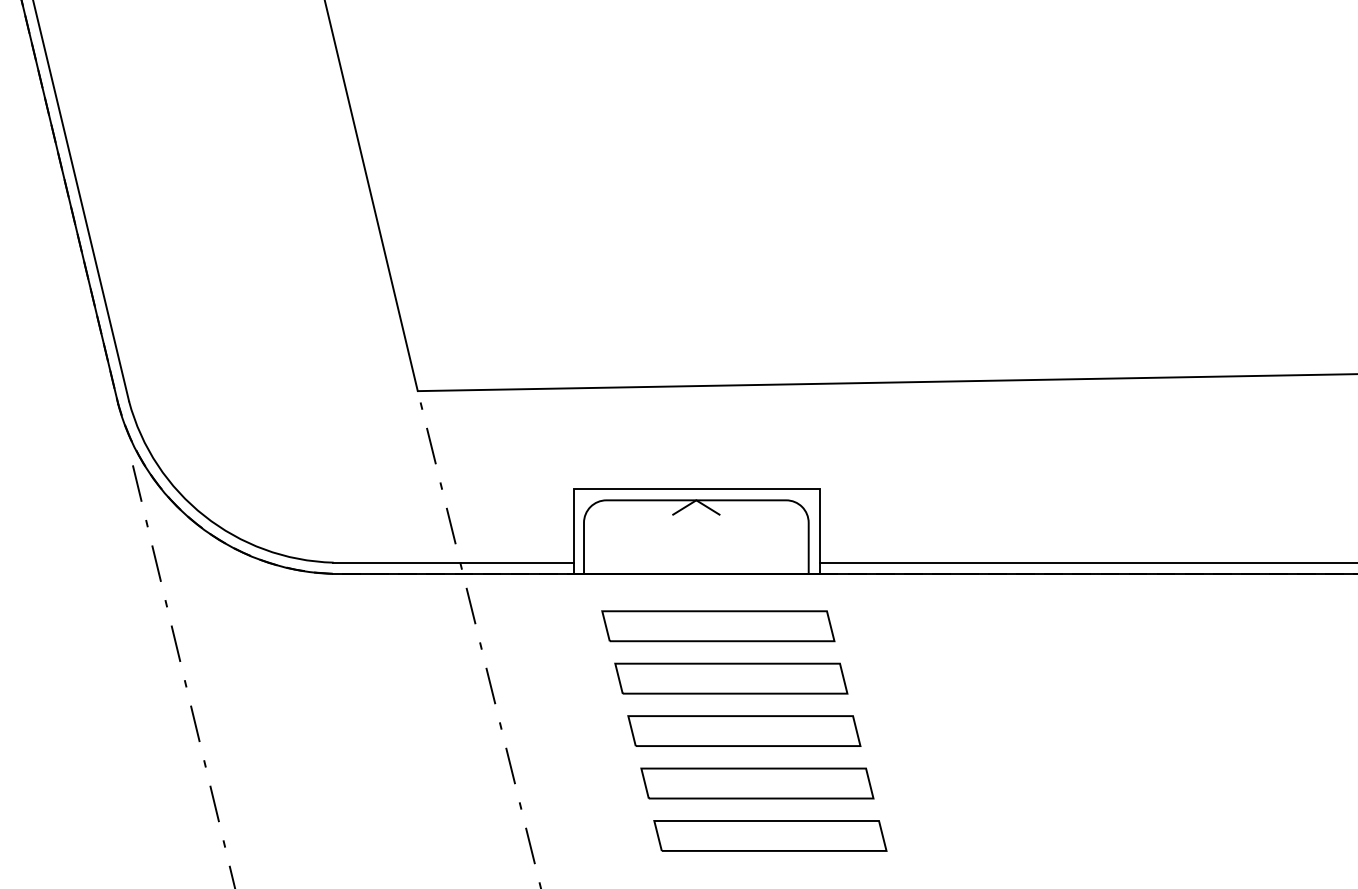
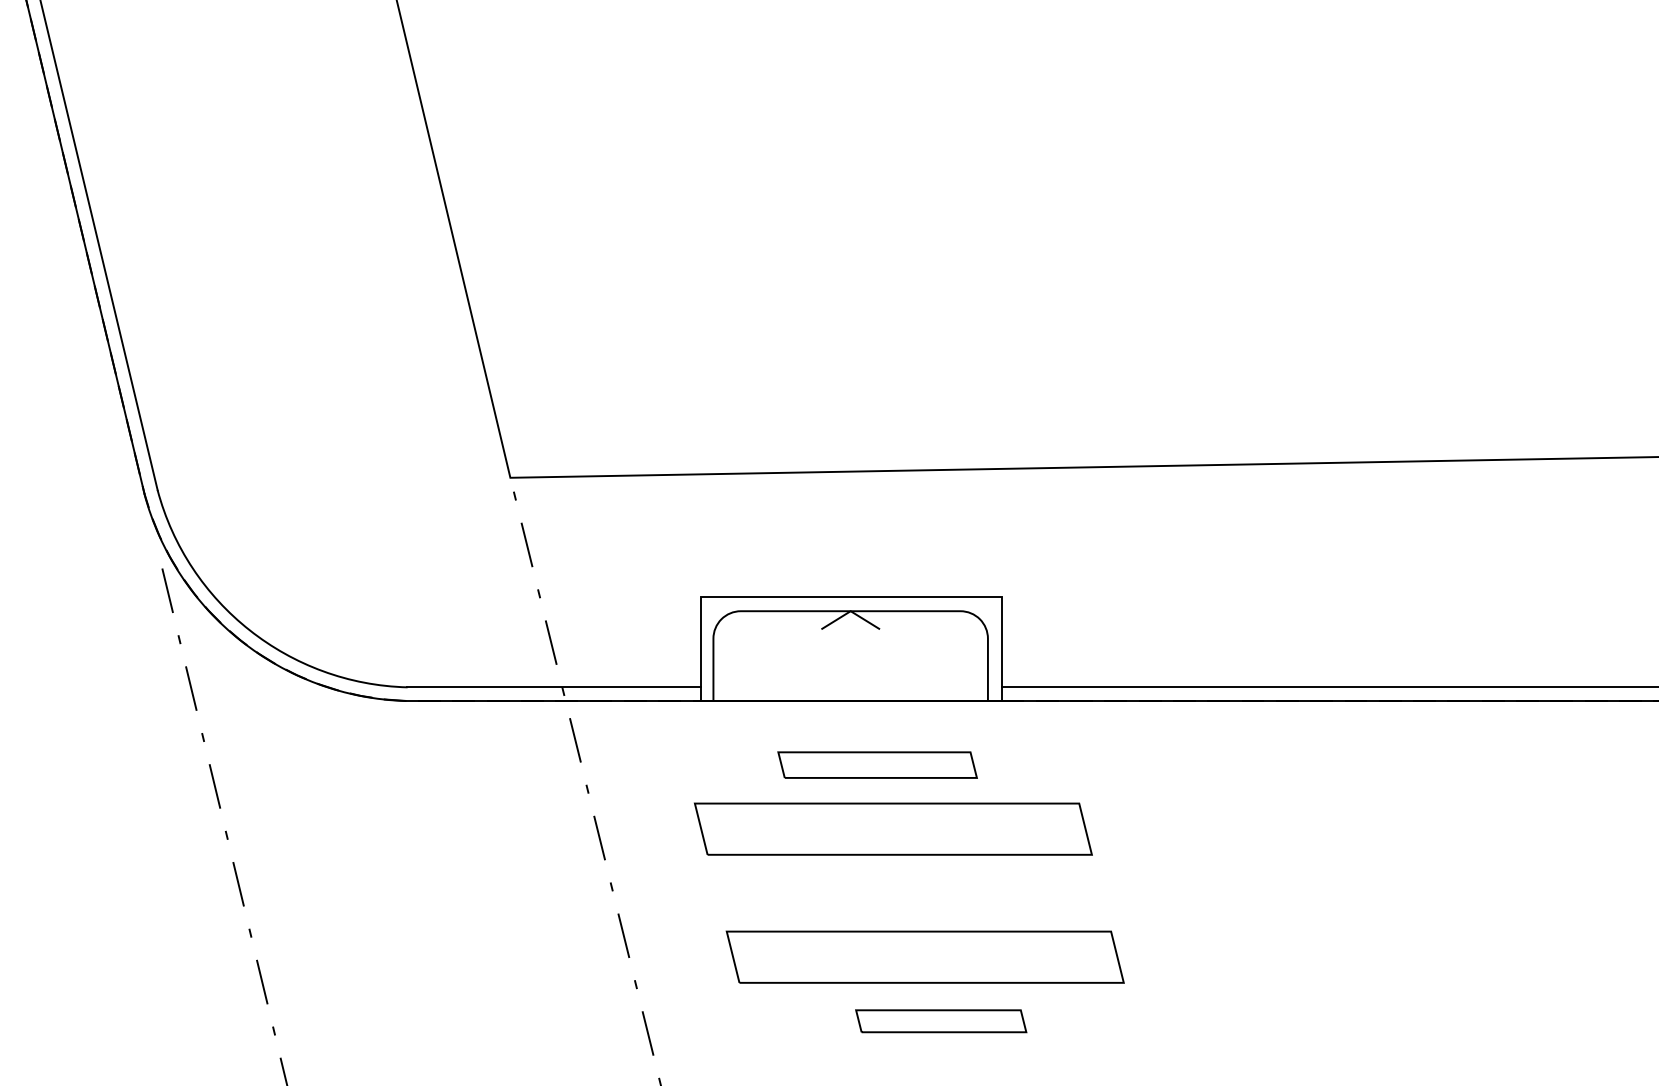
part: (718, 626) -> (877, 765), size x0.7
part: (731, 678) -> (893, 828), size x1.4
part: (744, 730) -> (909, 892), removed
part: (757, 783) -> (925, 957), size x1.4
part: (770, 835) -> (941, 1020), size x0.6

